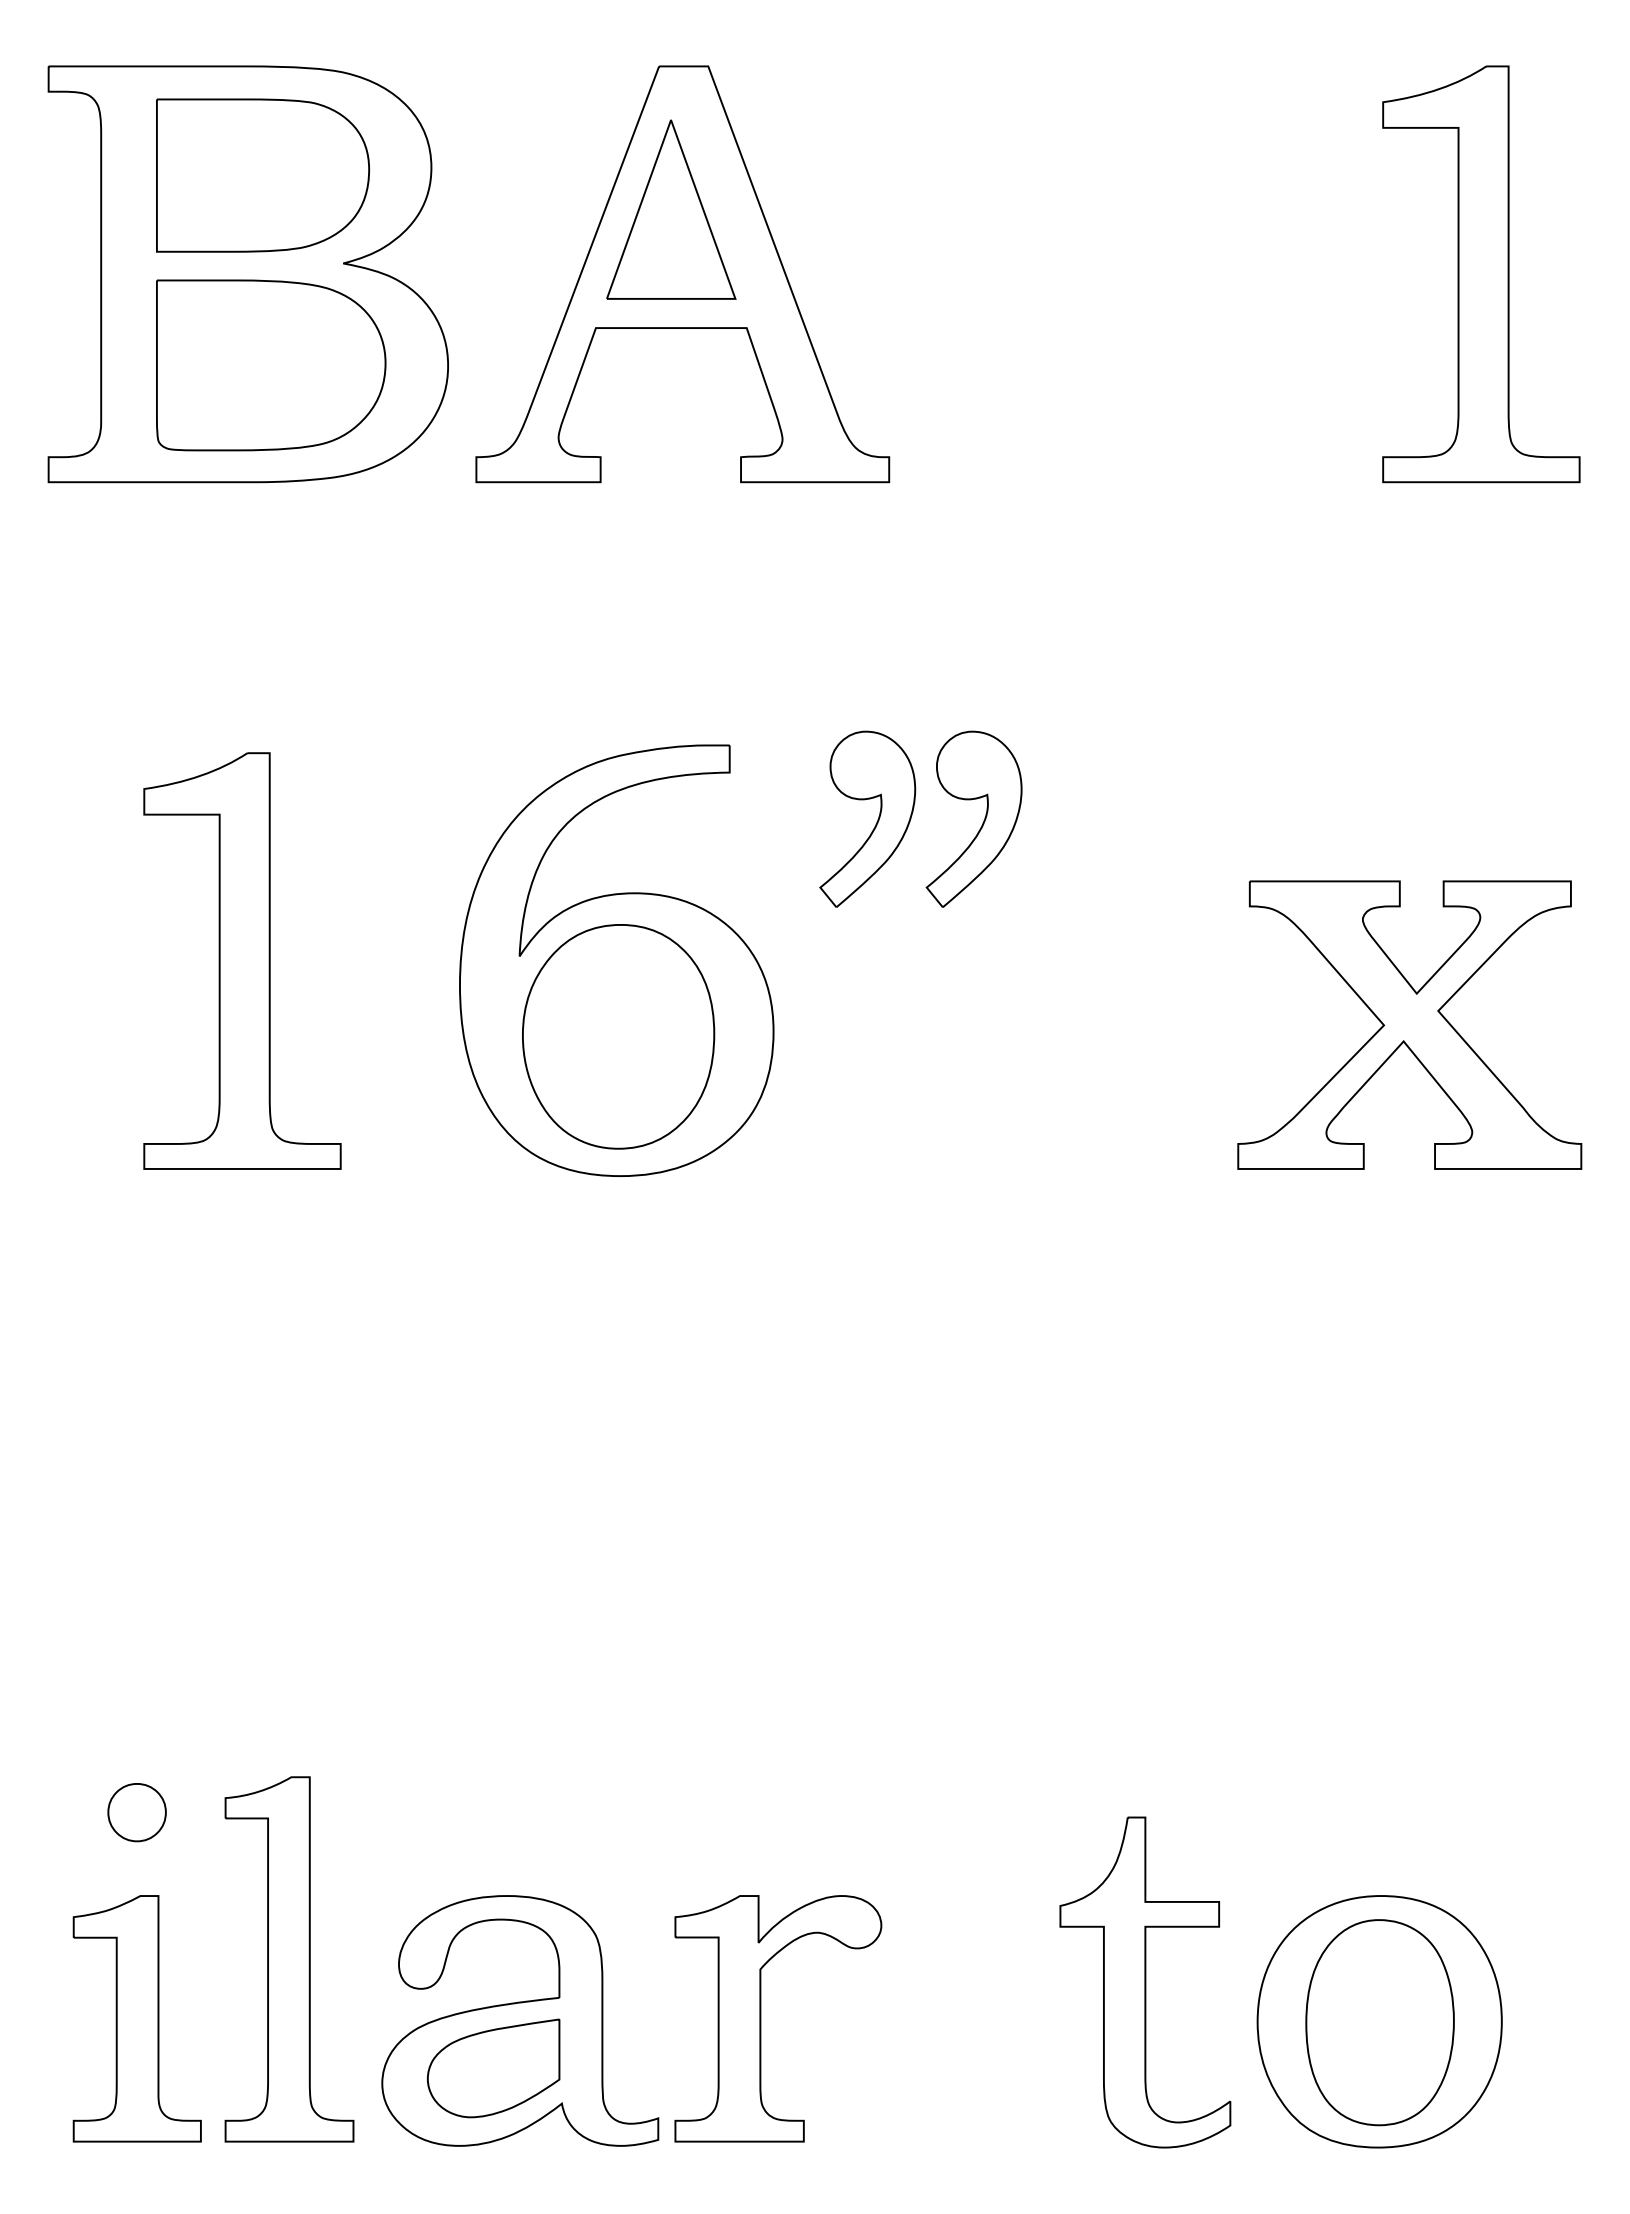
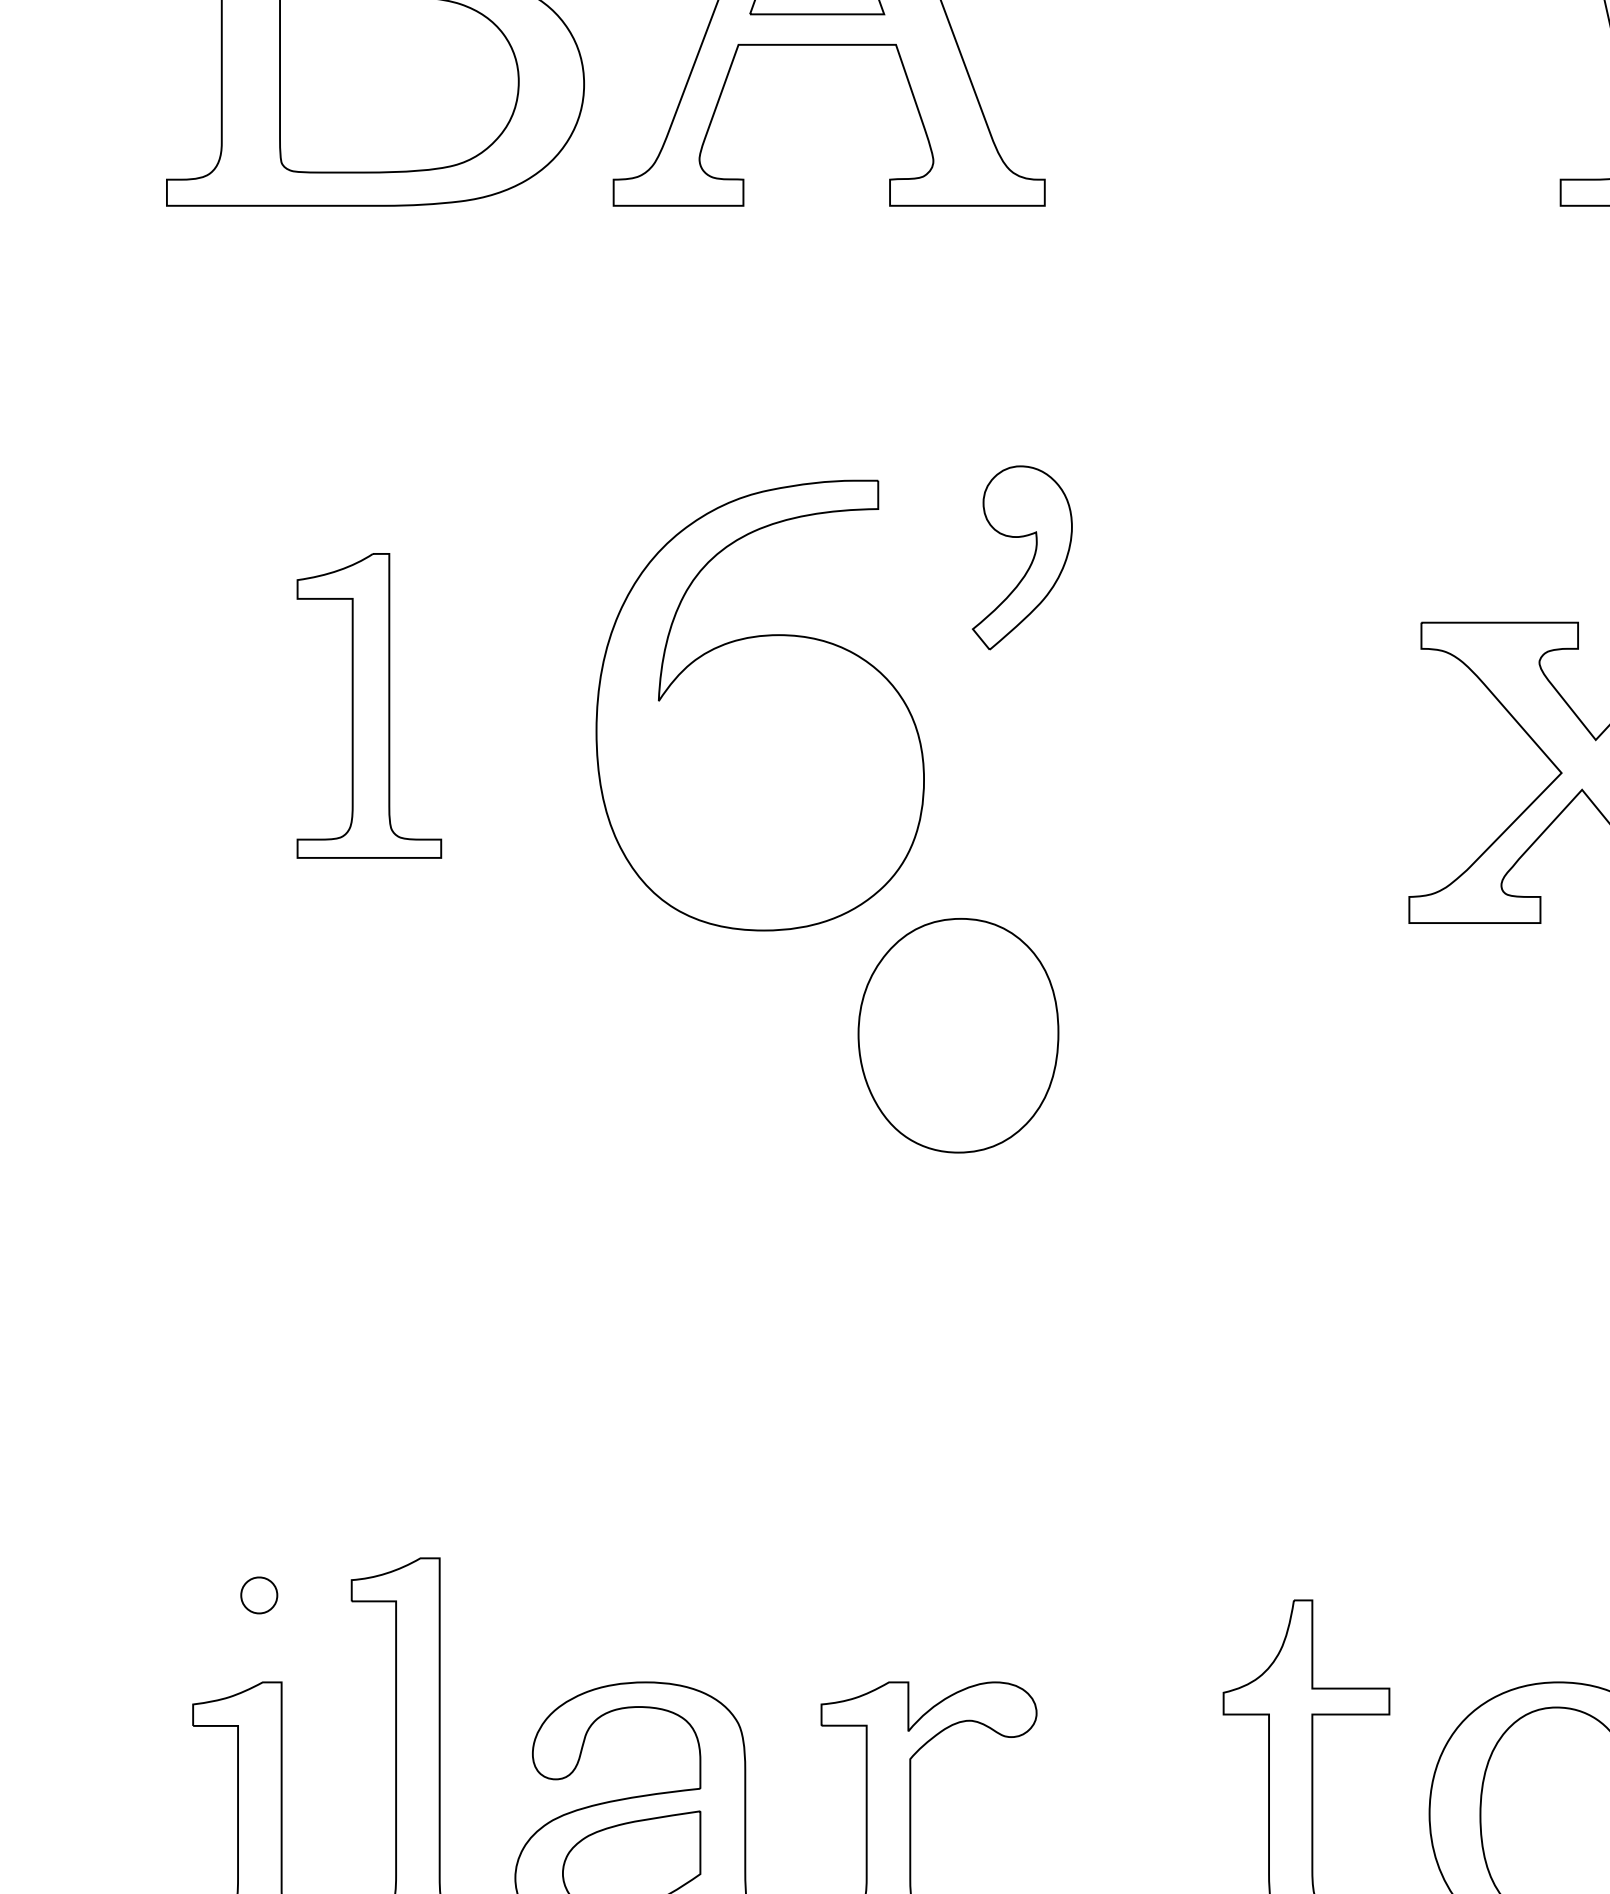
part: (982, 822) -> (1142, 561), removed
part: (242, 960) -> (369, 705), size x0.7
part: (618, 1036) -> (958, 1035), moved
part: (136, 1812) -> (258, 1595), size x0.6

